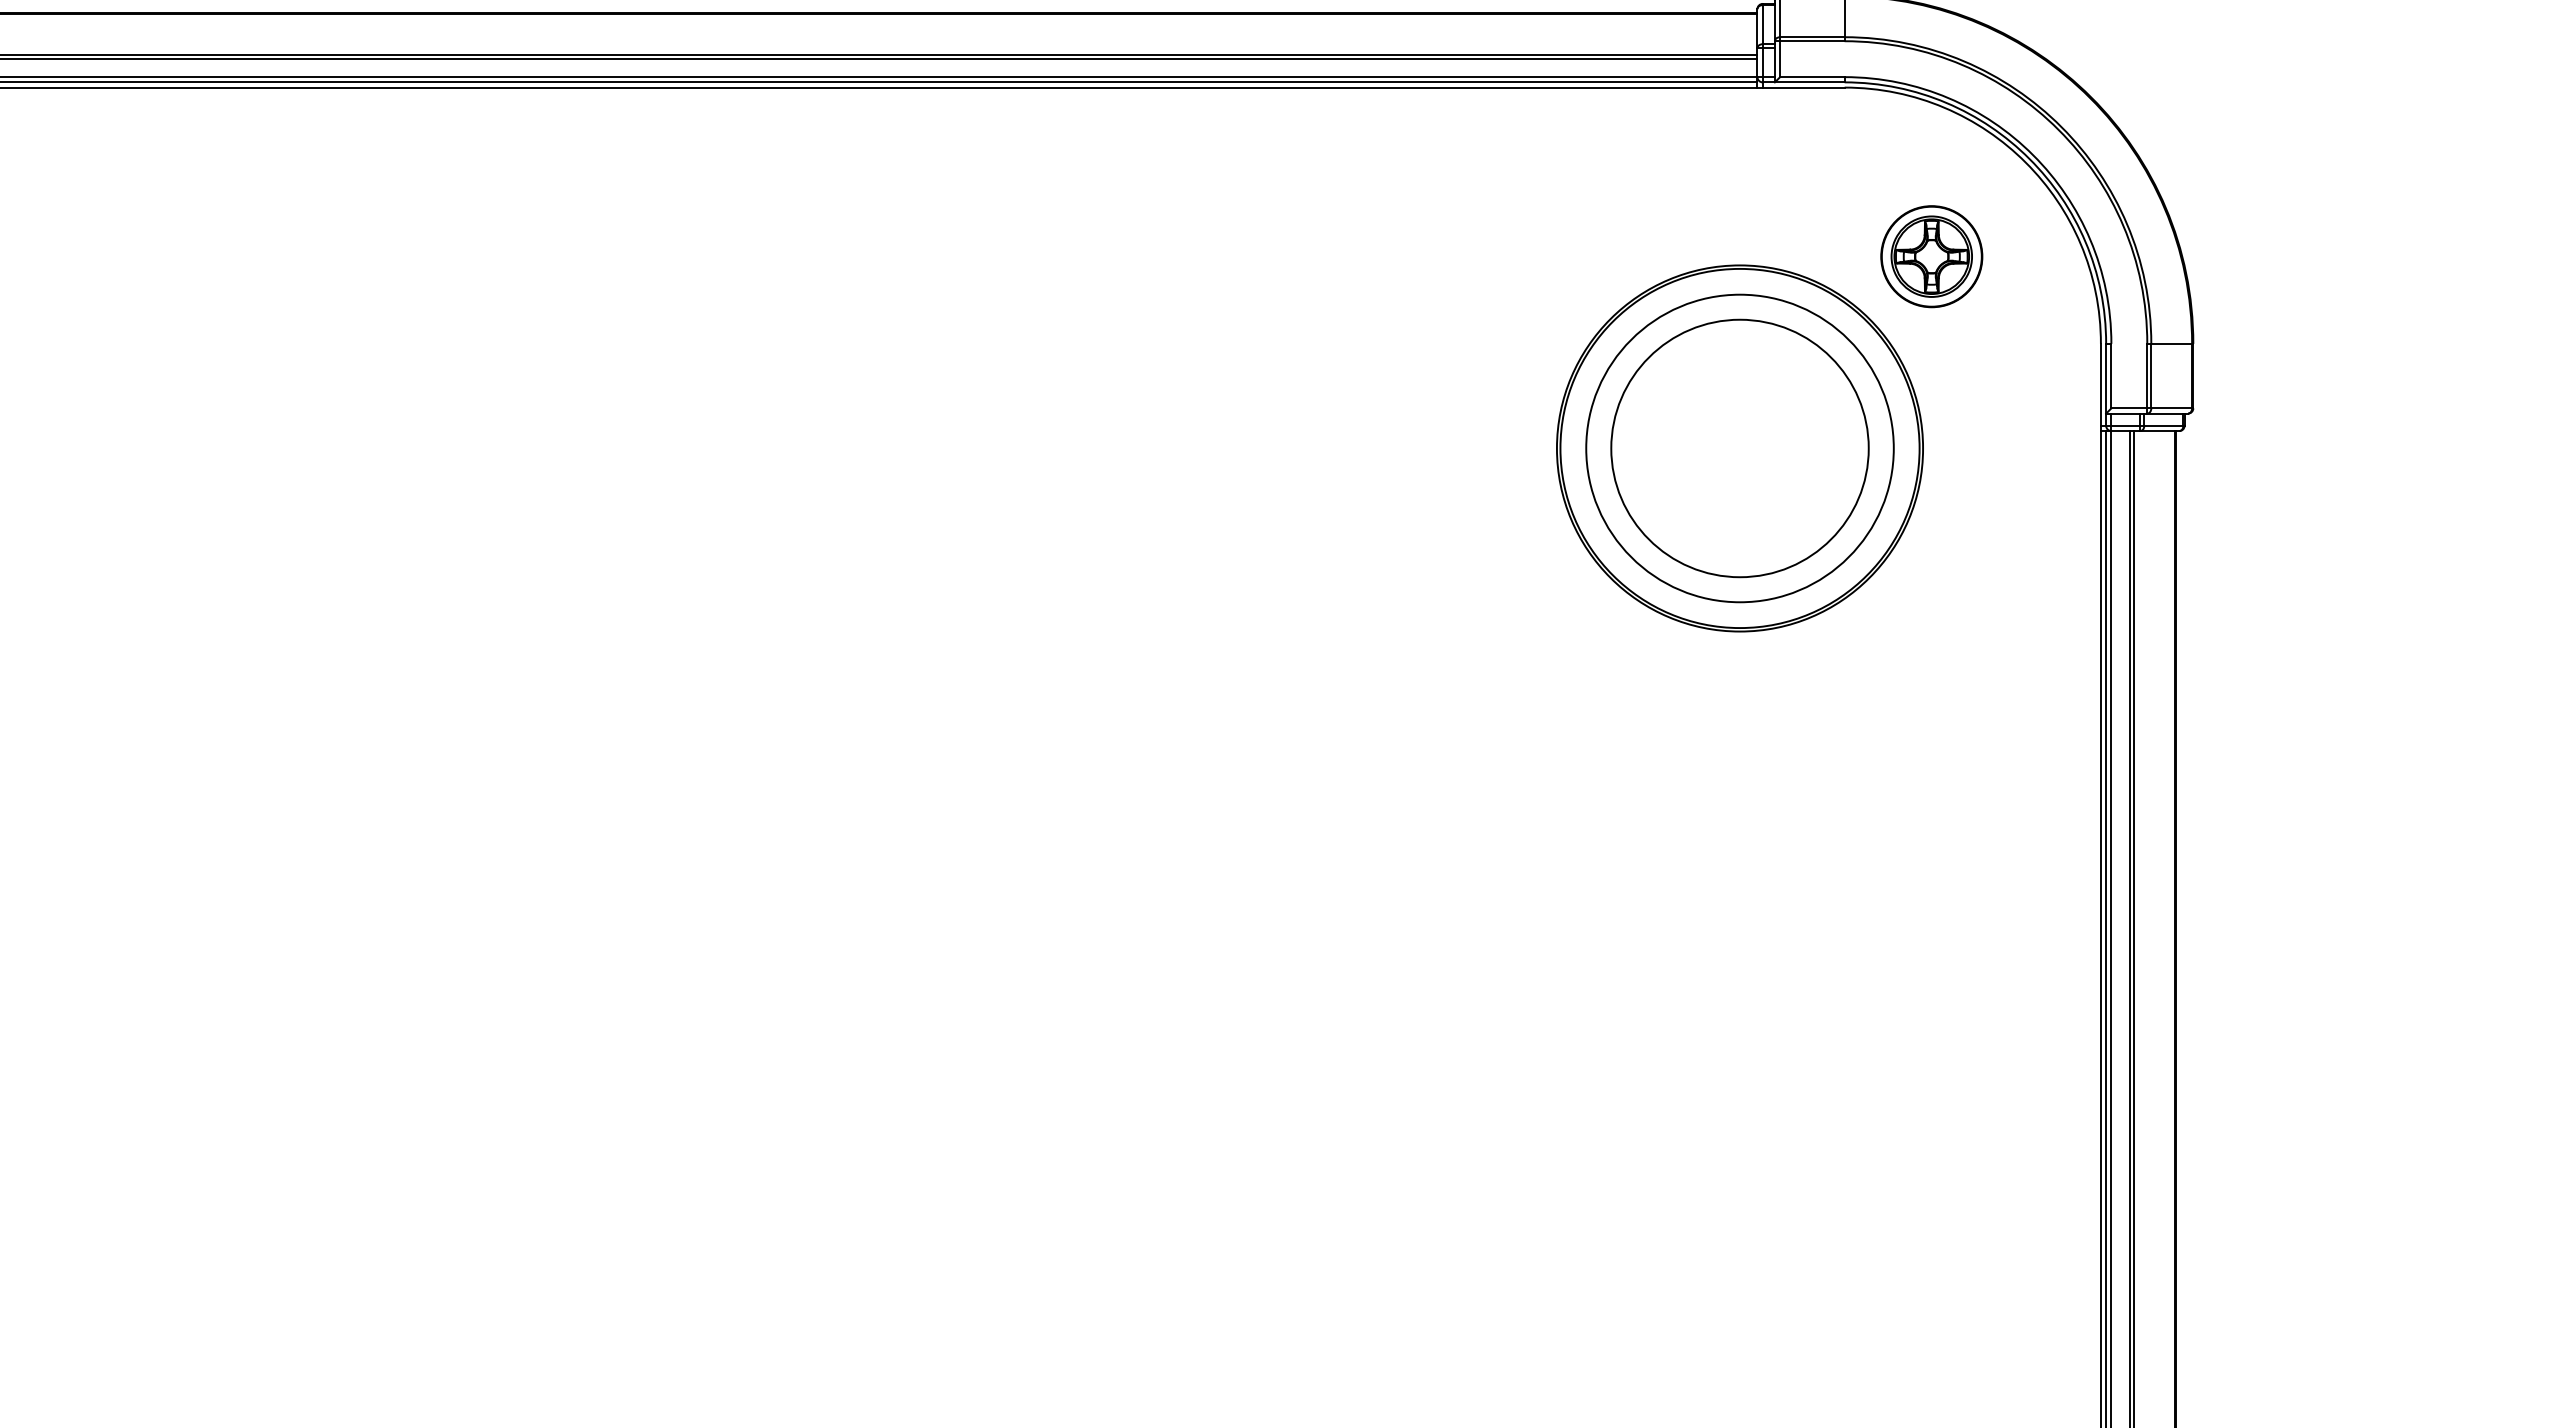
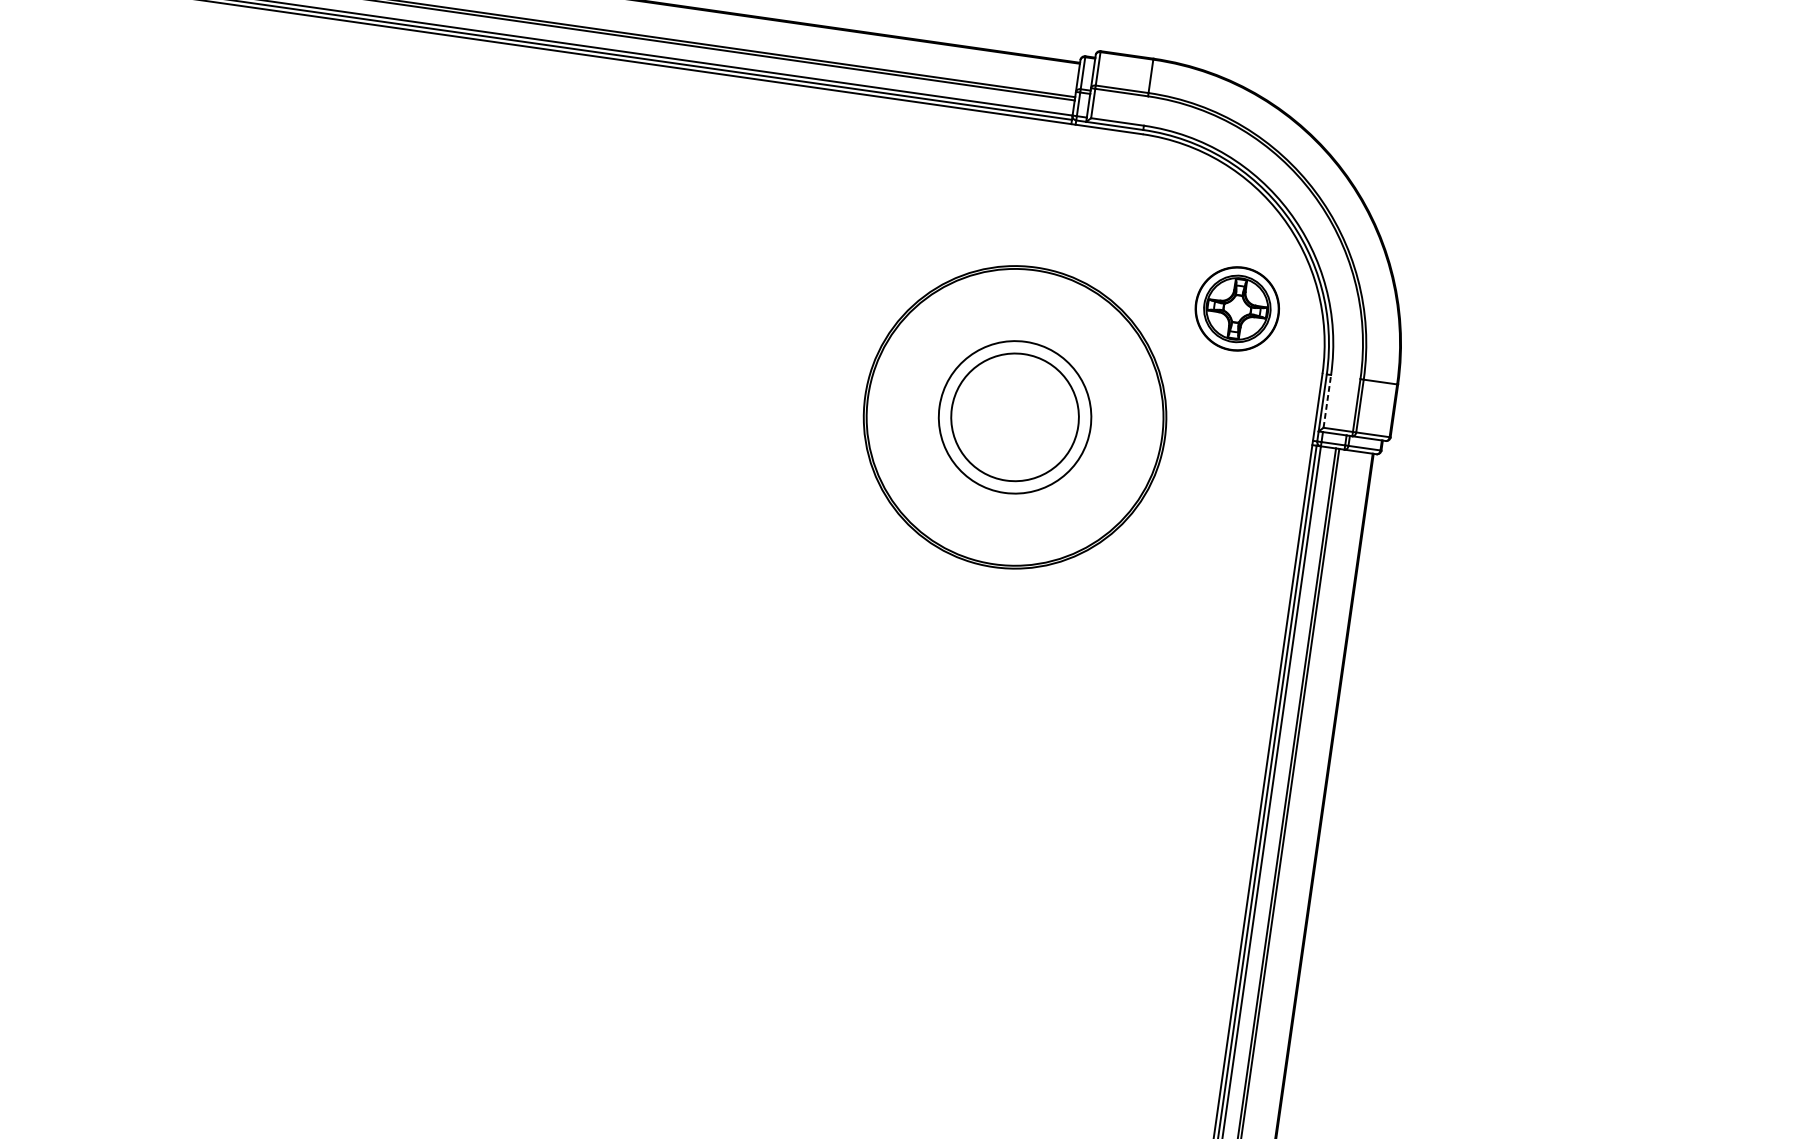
part: (1931, 256) -> (1237, 308), moved
line: (2111, 375) -> (1327, 400), solid -> dashed
circle: (1739, 448) -> (1014, 417), size x0.6
circle: (1739, 448) -> (1014, 417), size x0.6

